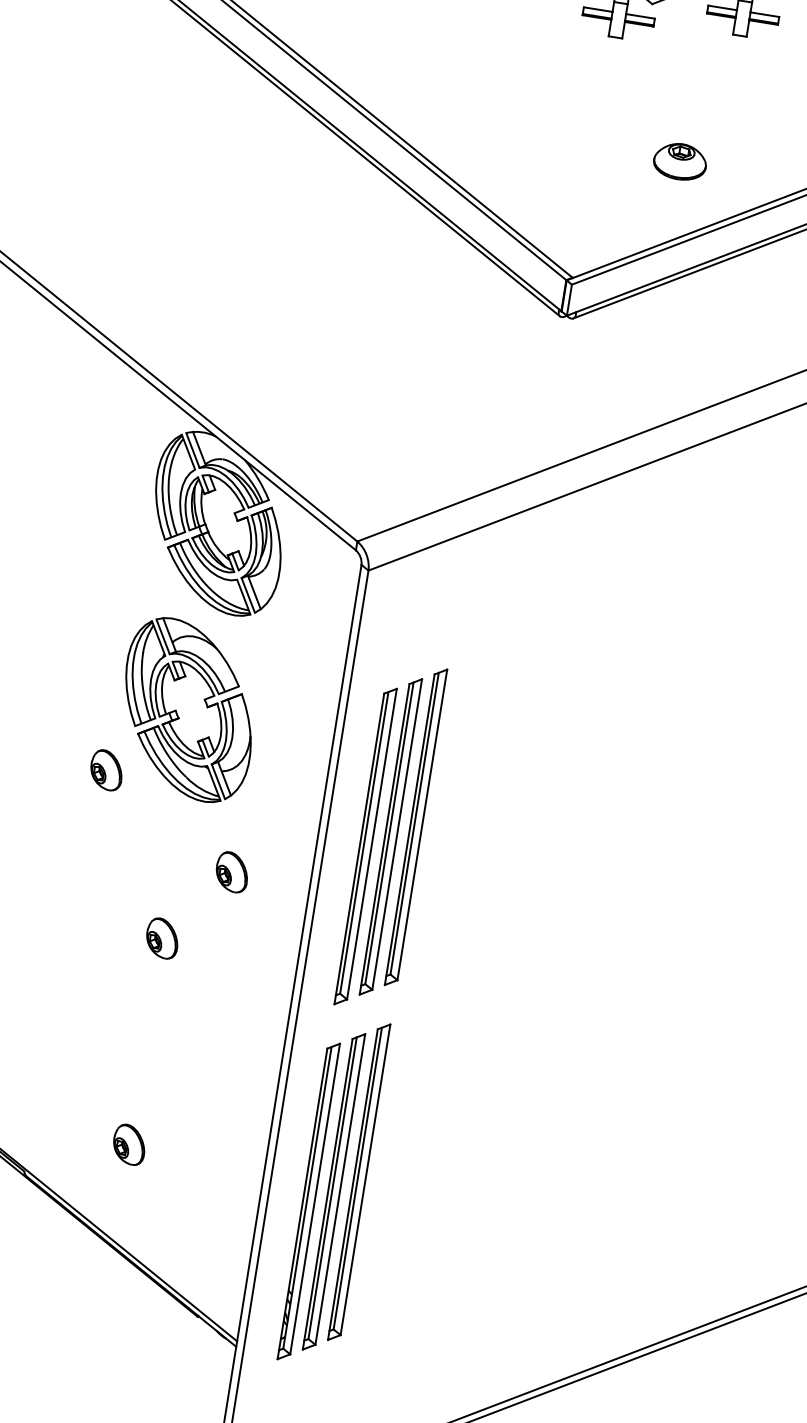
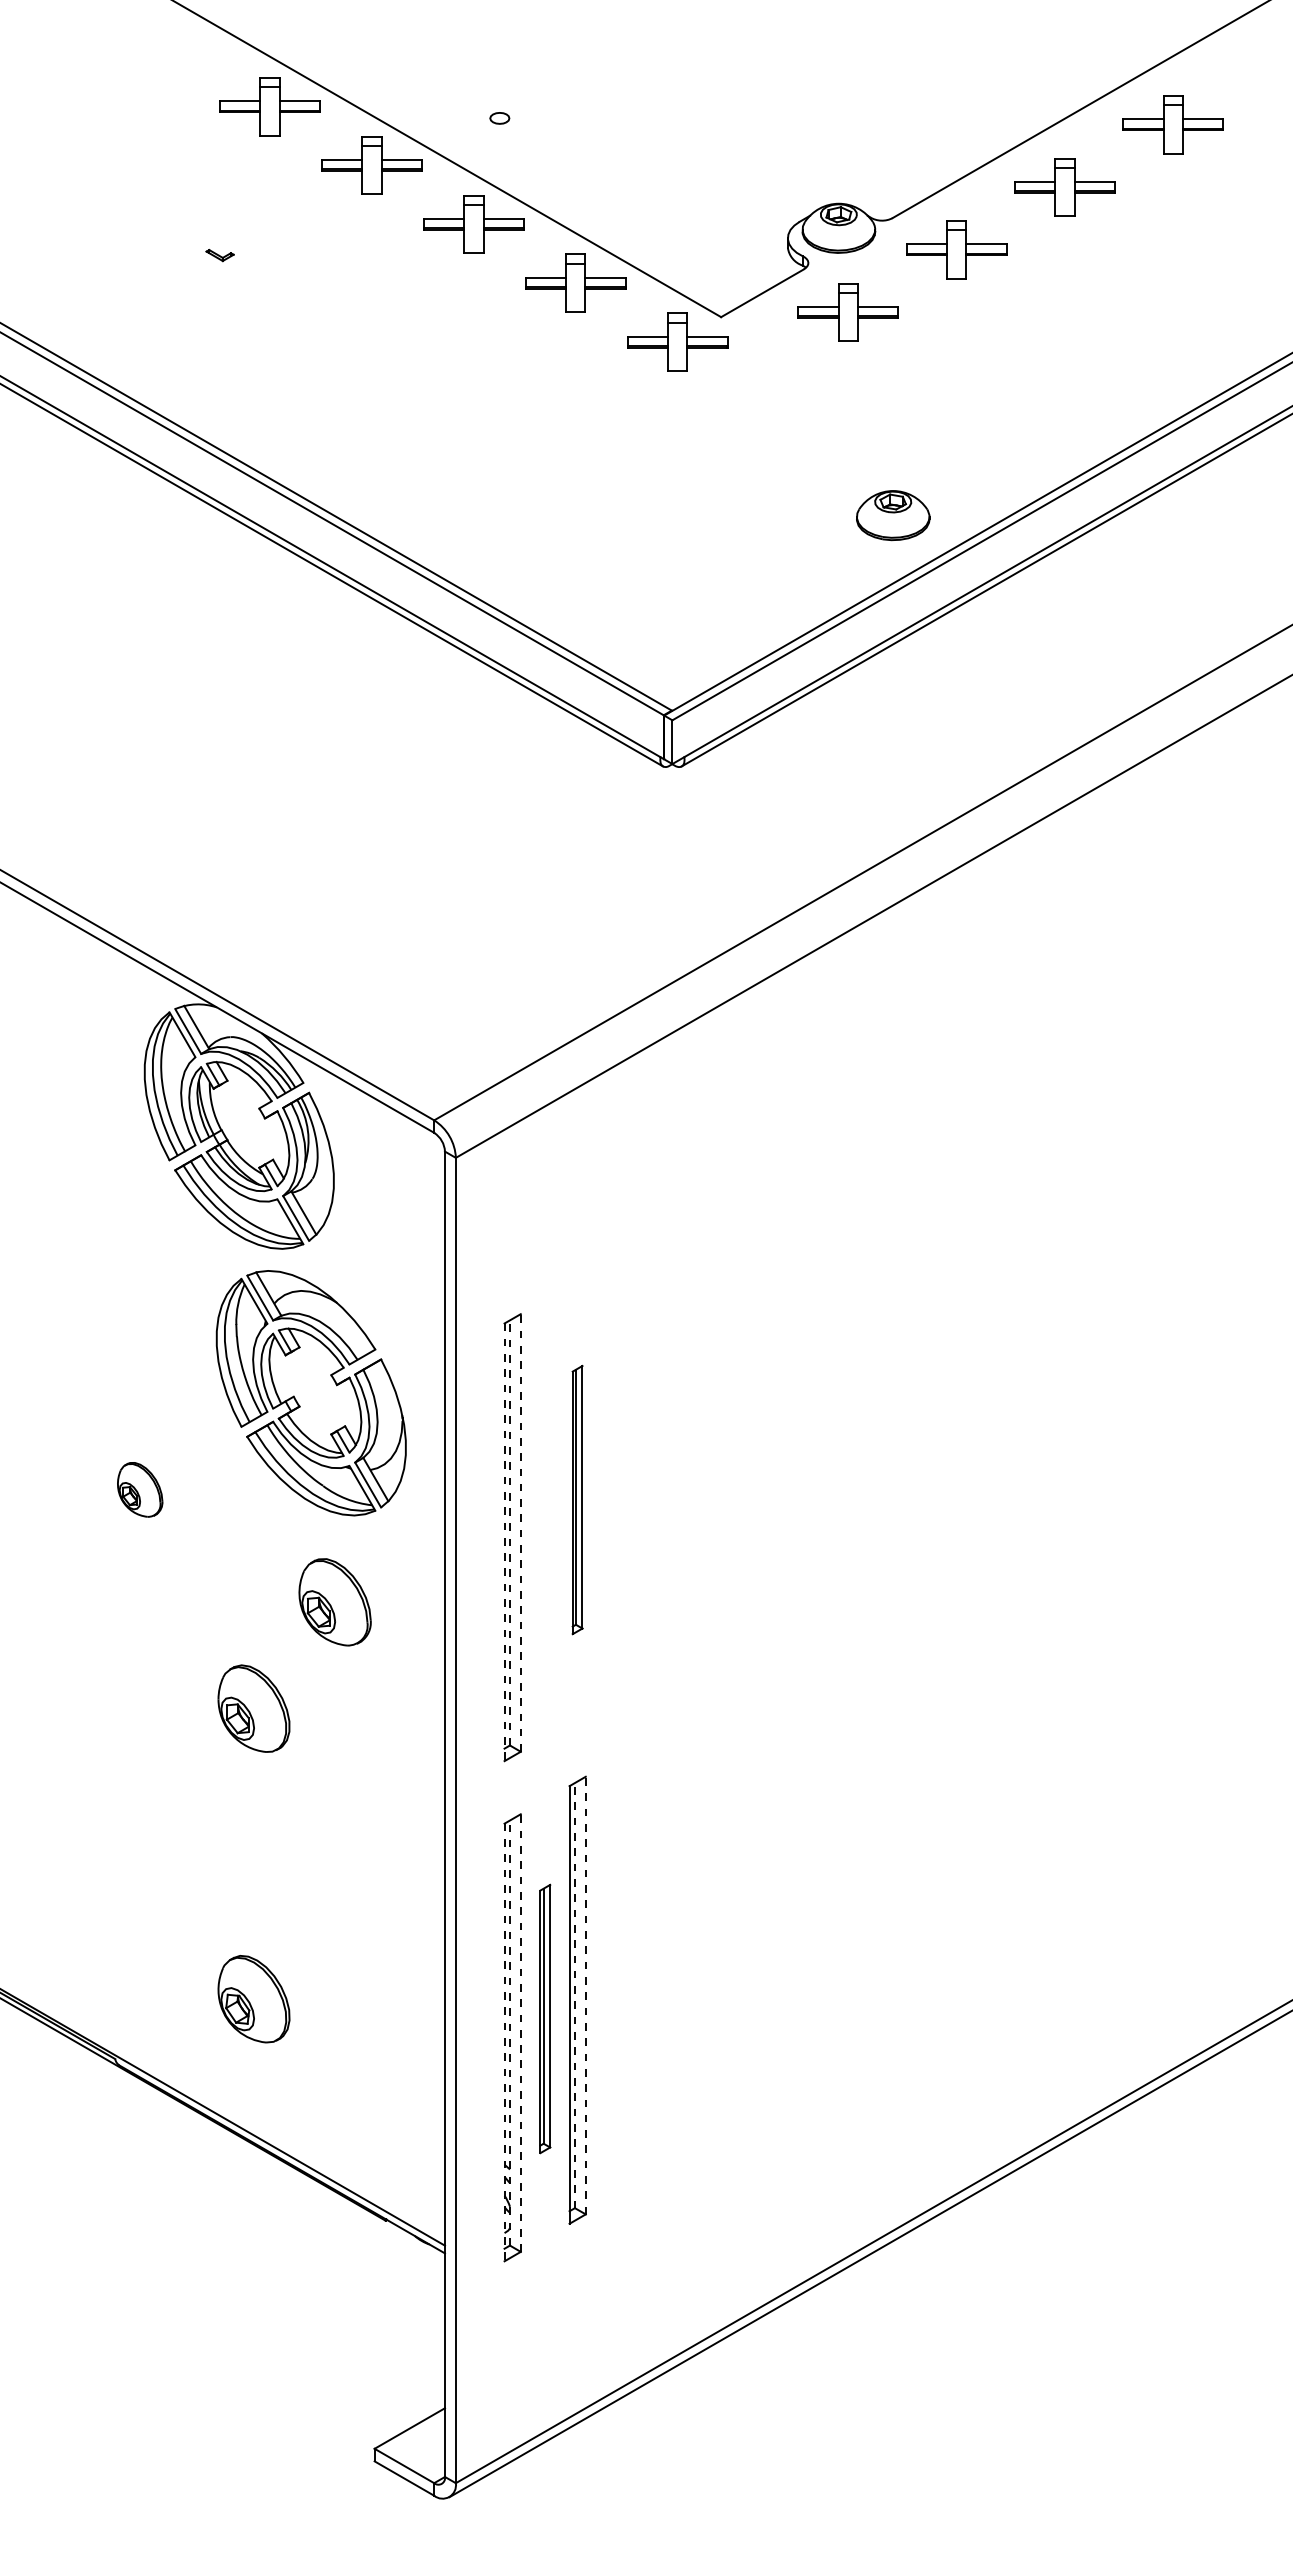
part: (680, 161) -> (893, 515), moved
part: (187, 710) -> (310, 1393), moved
part: (415, 826) -> (577, 1499), size x0.6
part: (391, 836) -> (545, 1518), removed
line: (364, 842) -> (510, 1532), solid -> dashed
line: (371, 843) -> (520, 1532), solid -> dashed
line: (359, 849) -> (504, 1542), solid -> dashed
part: (231, 872) -> (334, 1602), size x1.6
part: (162, 938) -> (253, 1708), size x1.6
part: (129, 1144) -> (253, 1999), size x1.6
line: (357, 1178) -> (574, 1995), solid -> dashed
line: (365, 1179) -> (585, 1995), solid -> dashed
part: (334, 1191) -> (545, 2018), size x0.6
line: (307, 1198) -> (510, 2033), solid -> dashed
line: (314, 1199) -> (520, 2033), solid -> dashed
line: (302, 1203) -> (504, 2042), solid -> dashed

